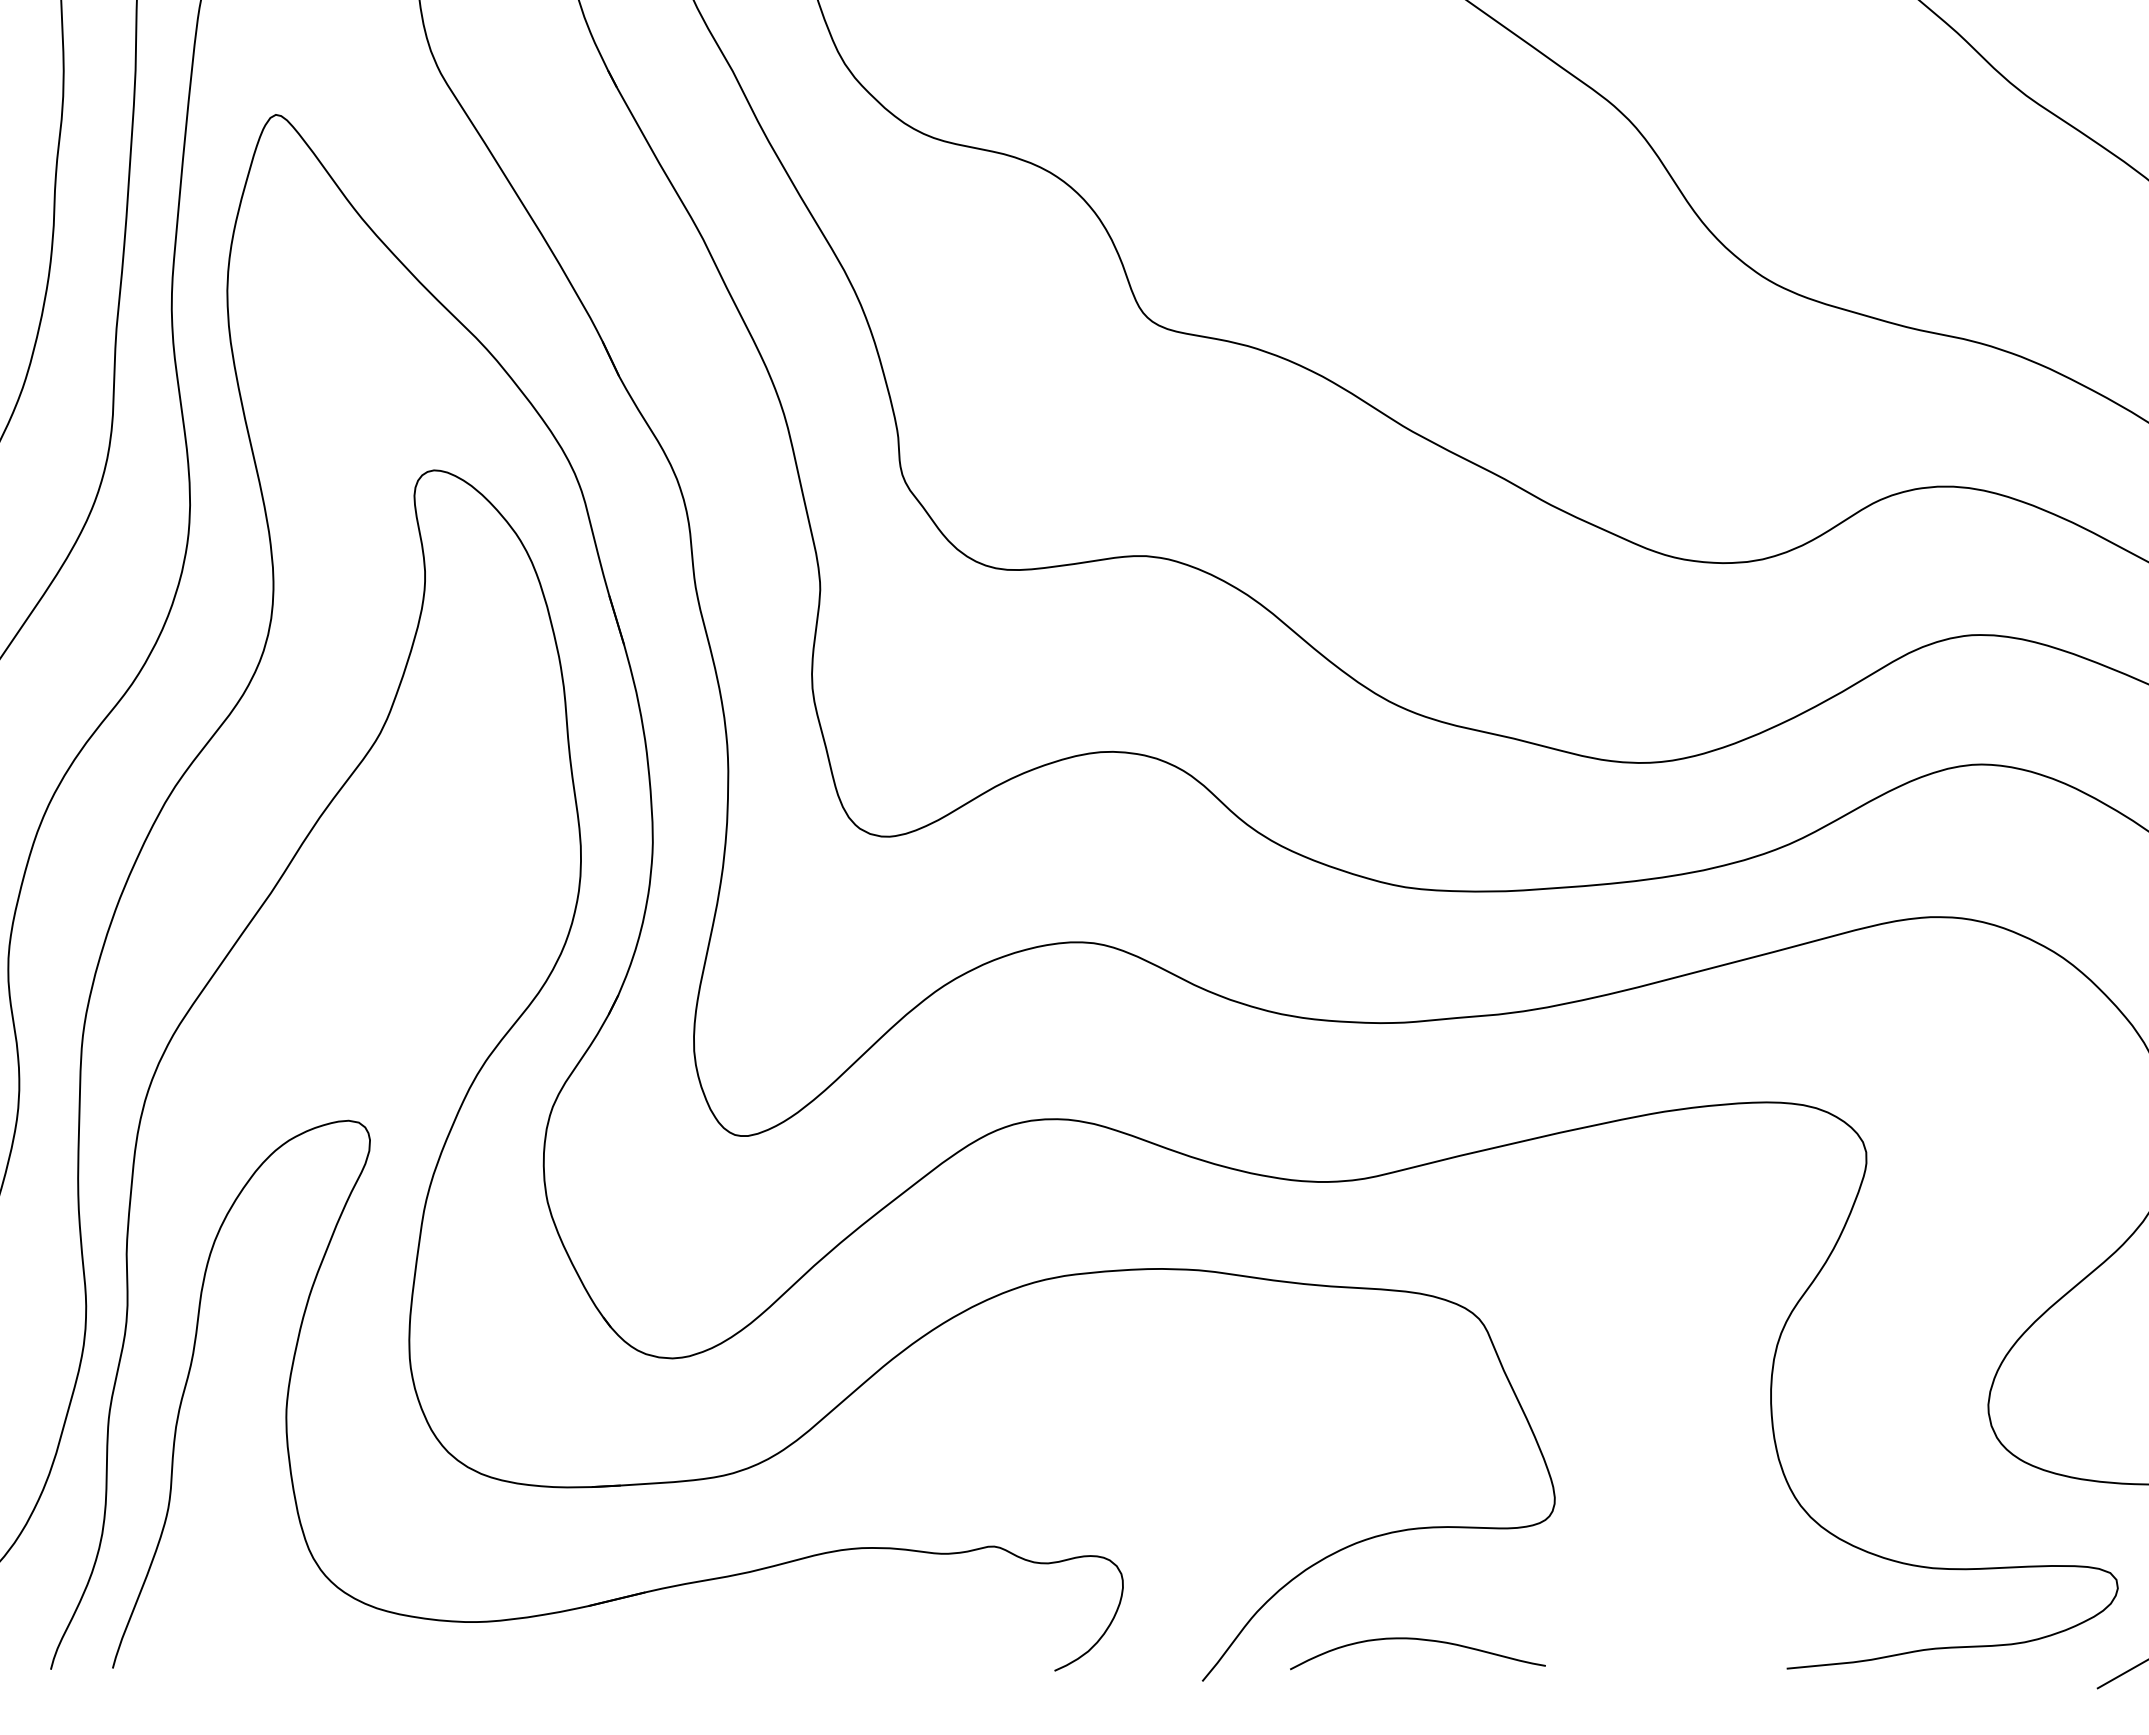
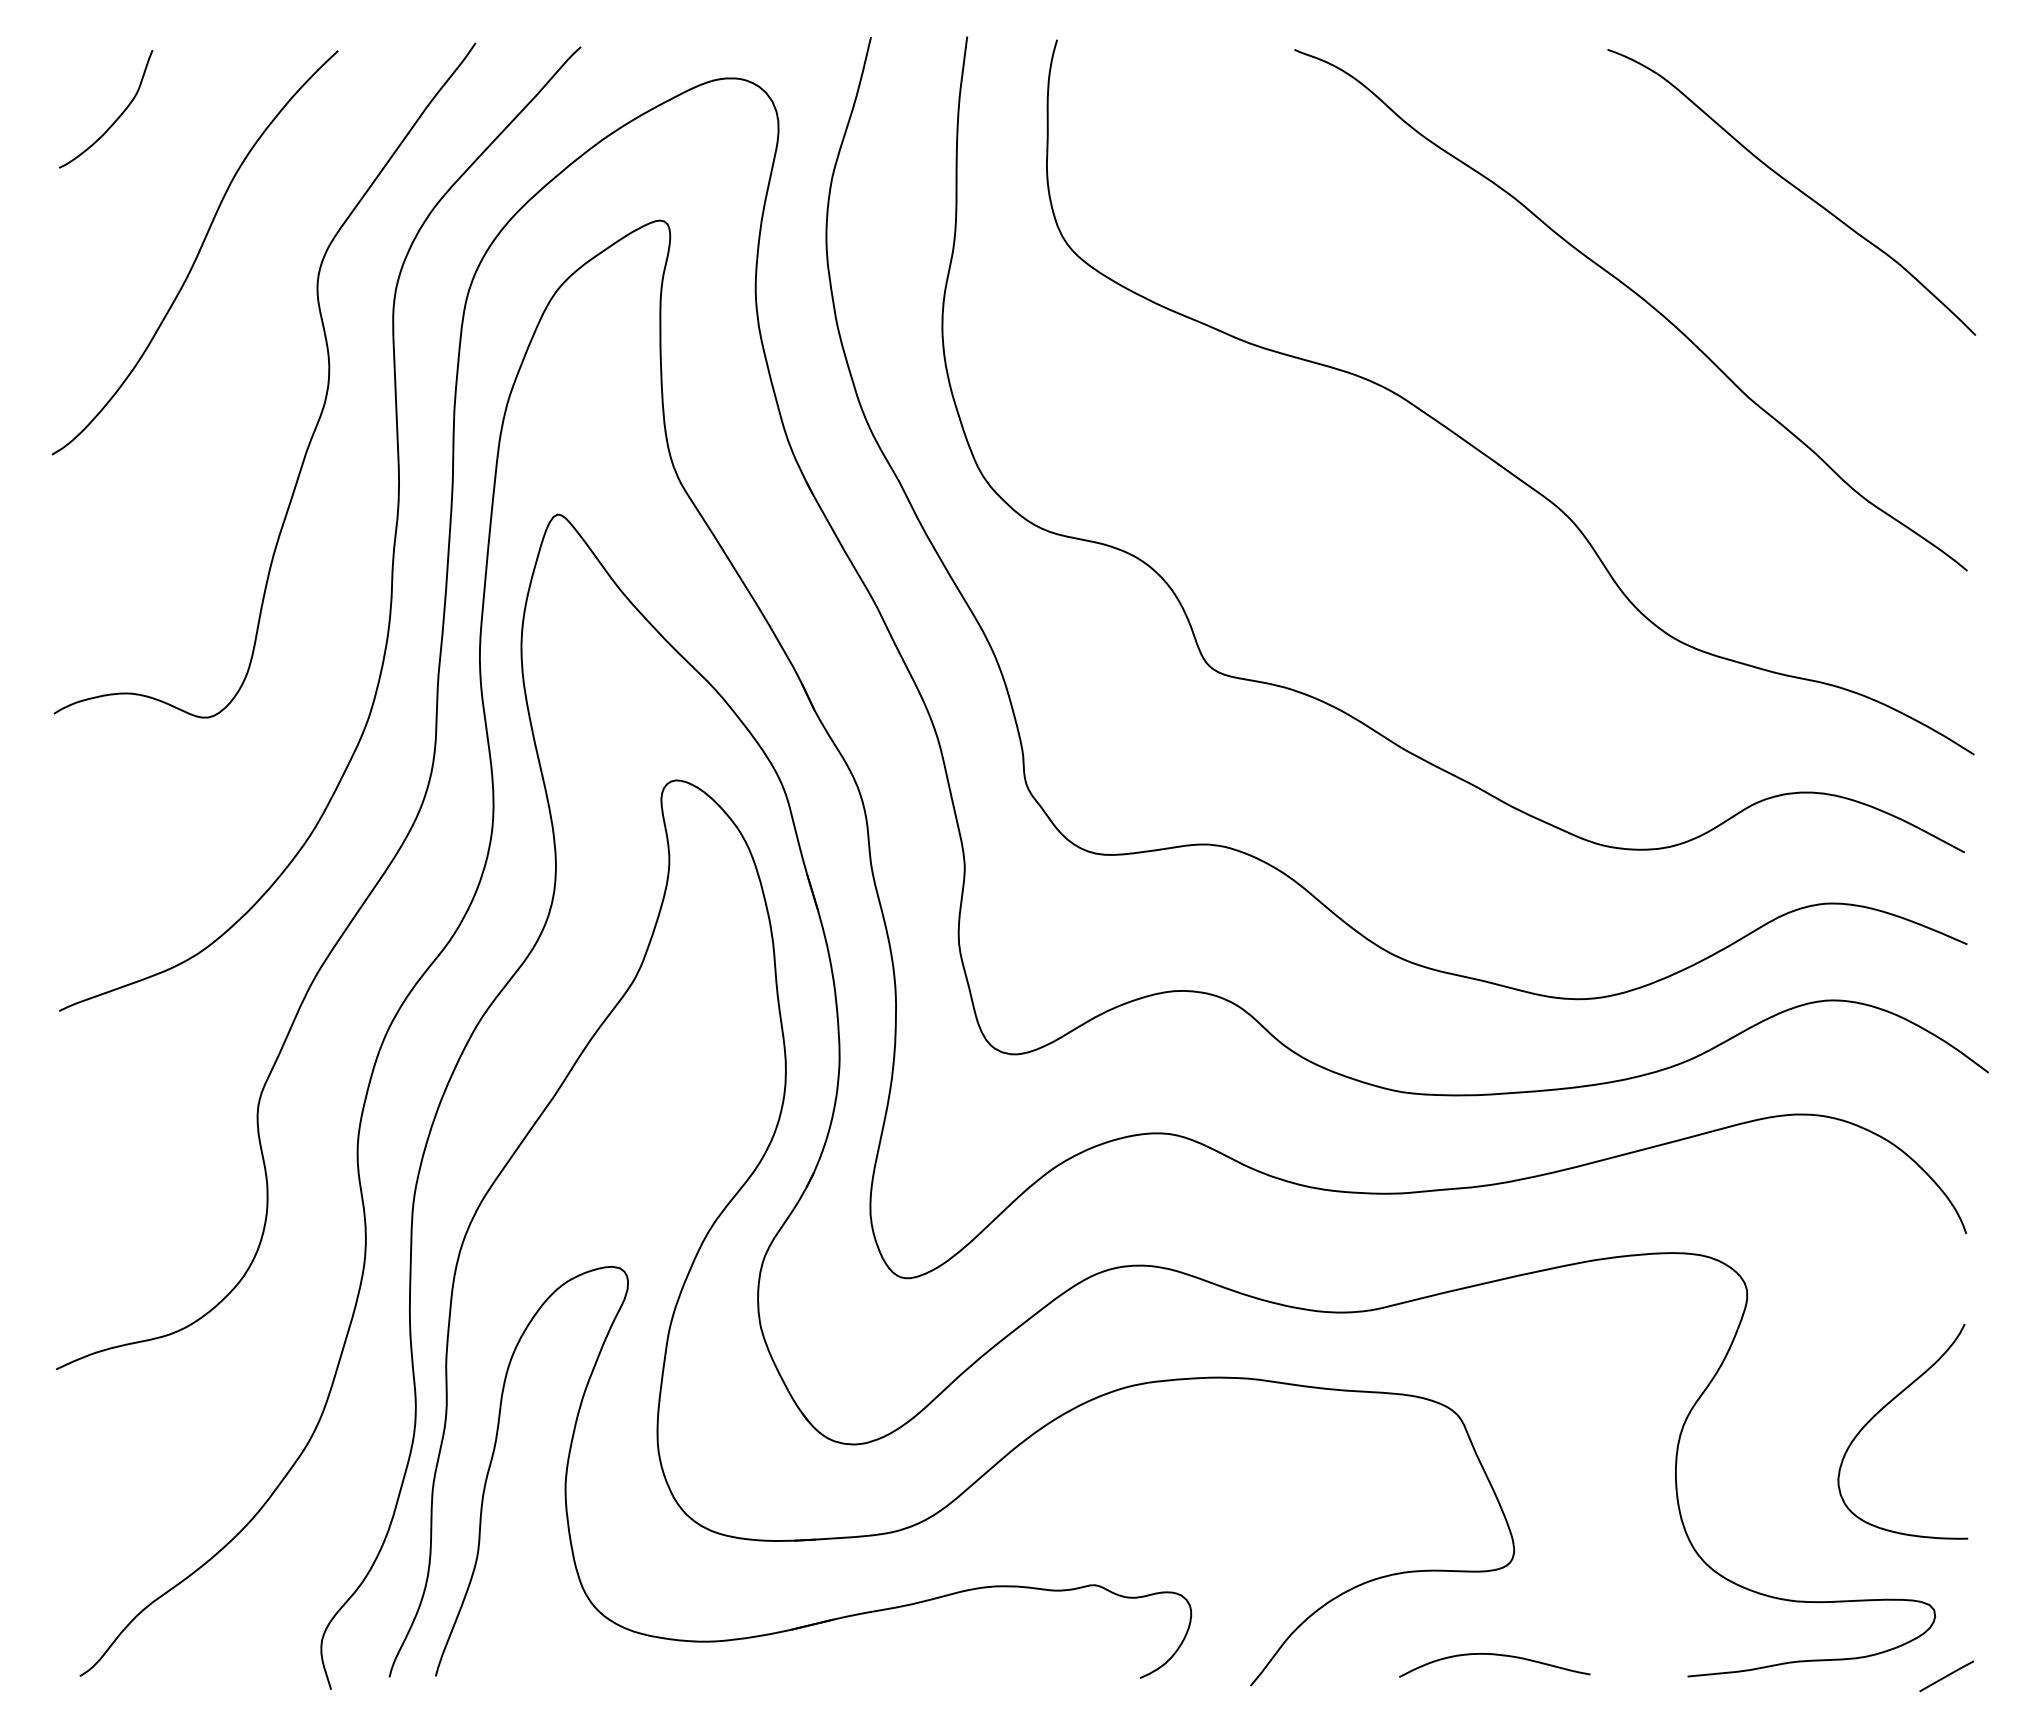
curve: (1417, 1640) -> (1494, 1655), moved

